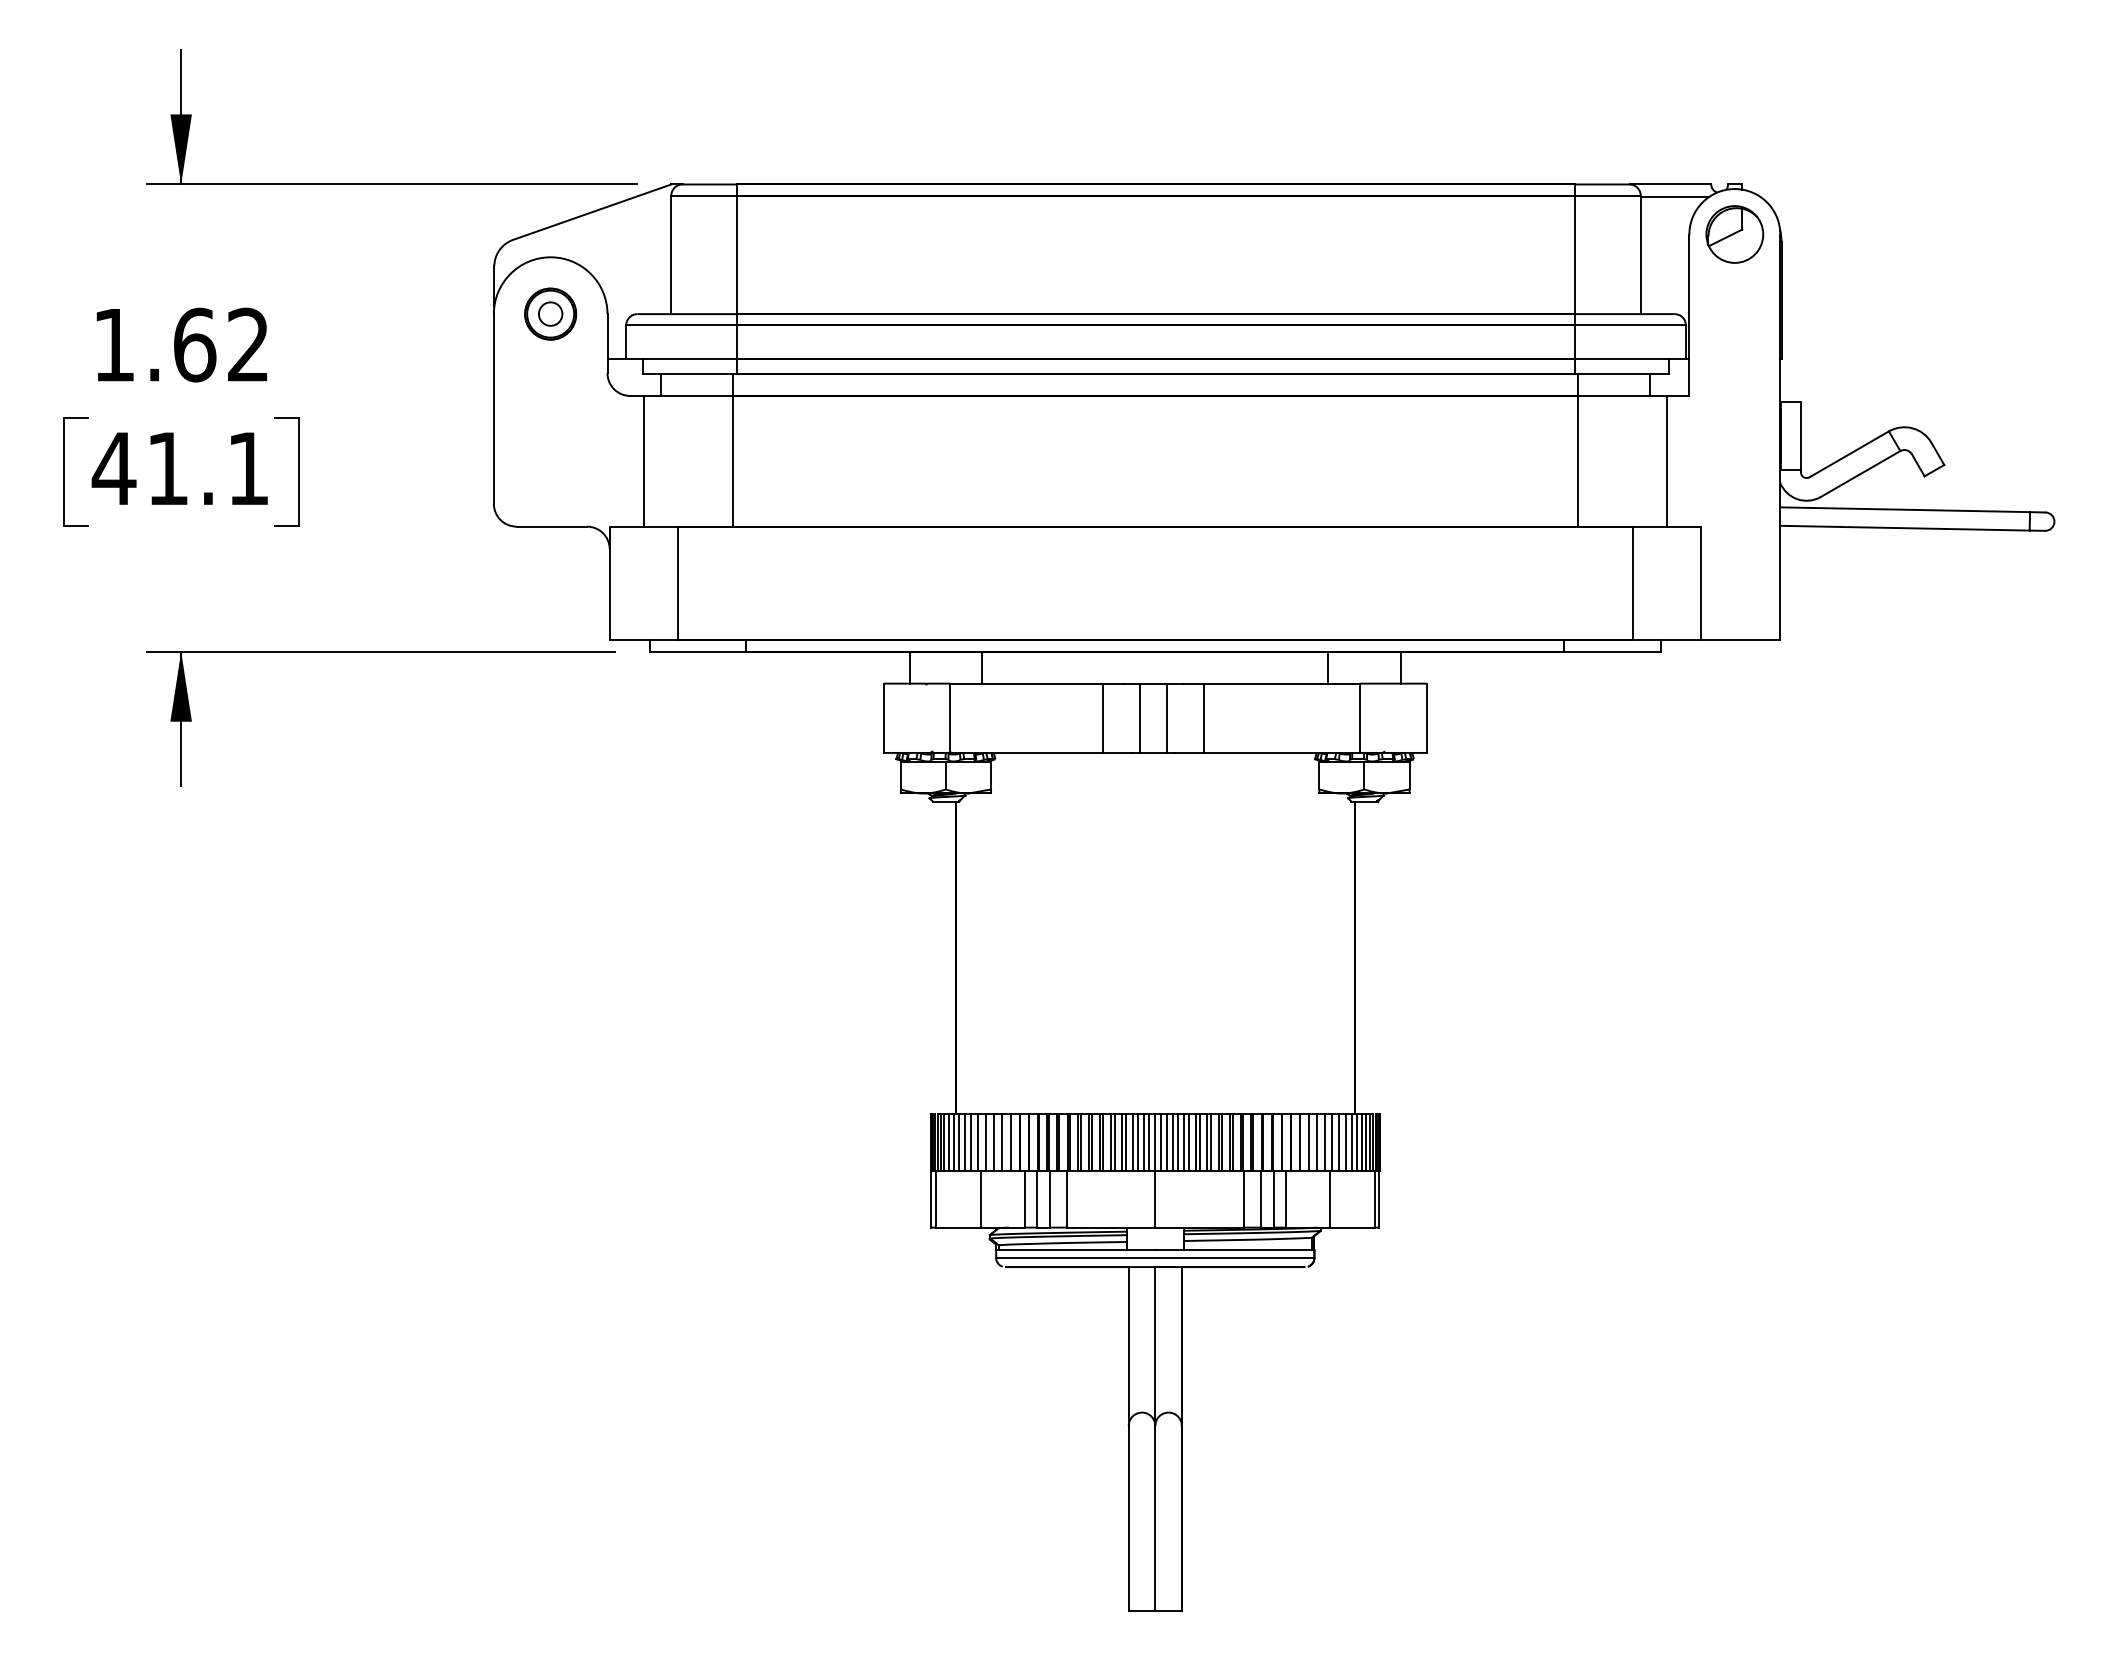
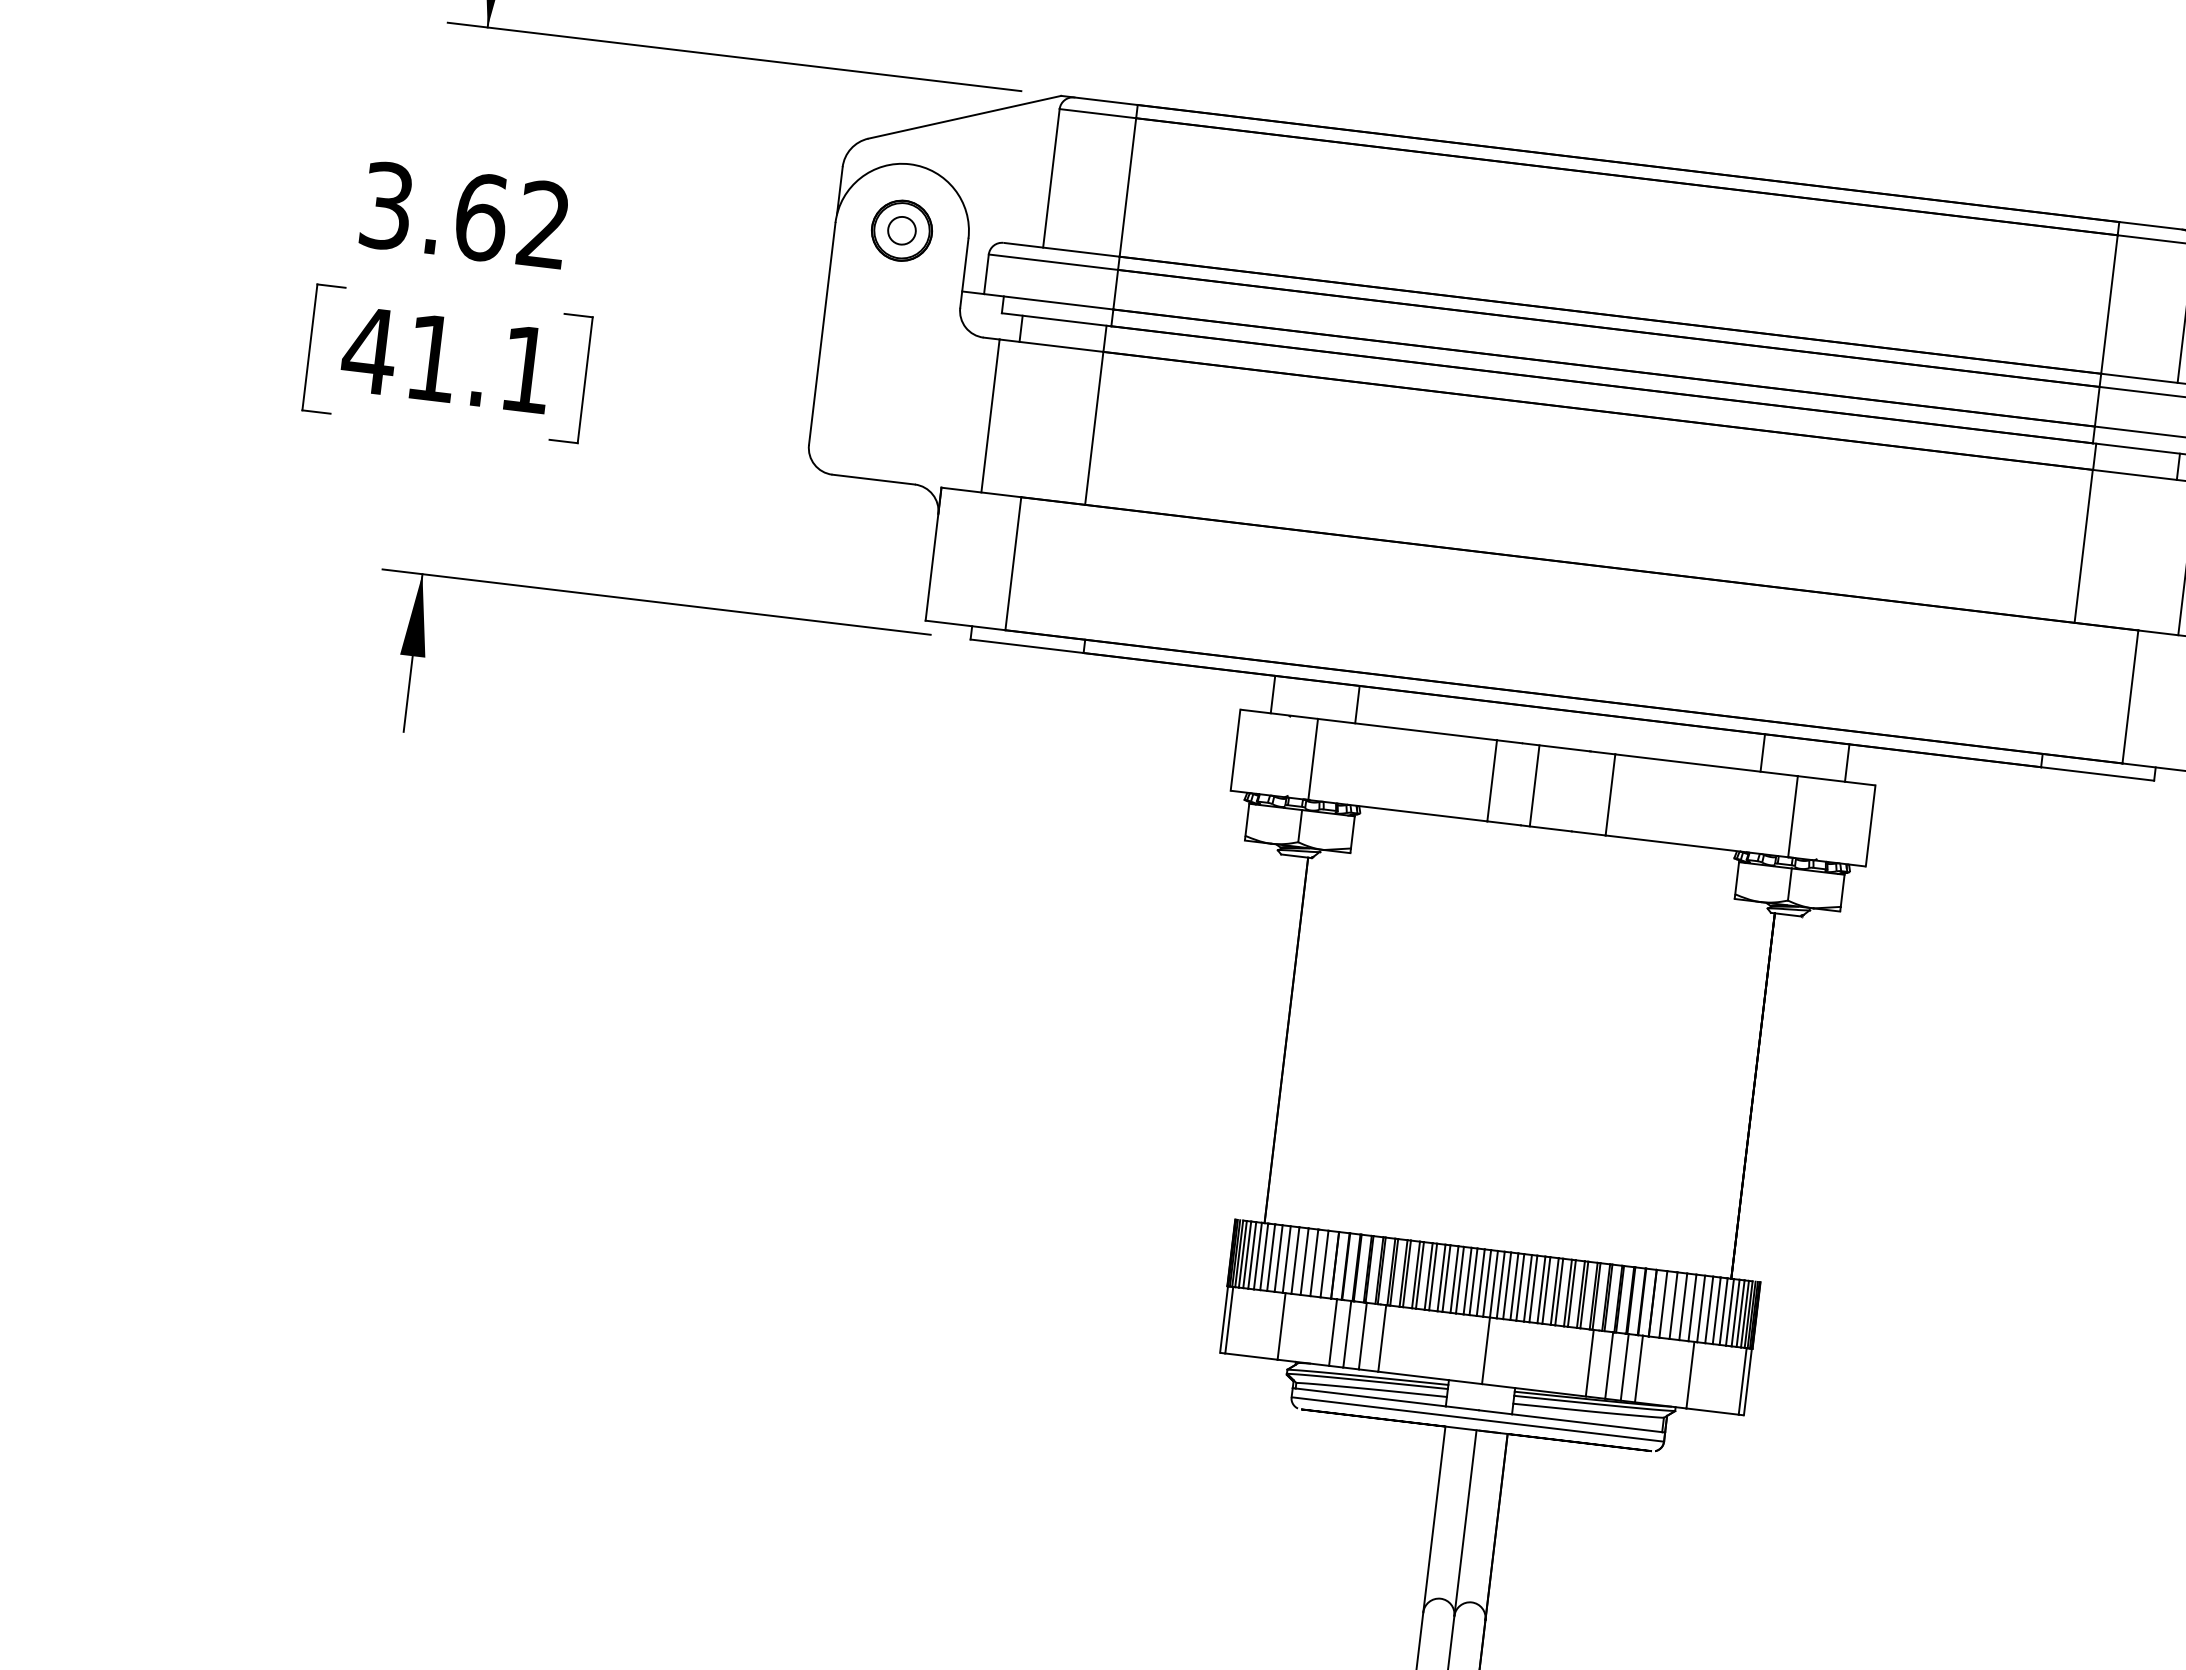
text: (114, 344) -> (387, 205), 1.62 -> 3.62
line: (1167, 717) -> (1567, 788), removed

